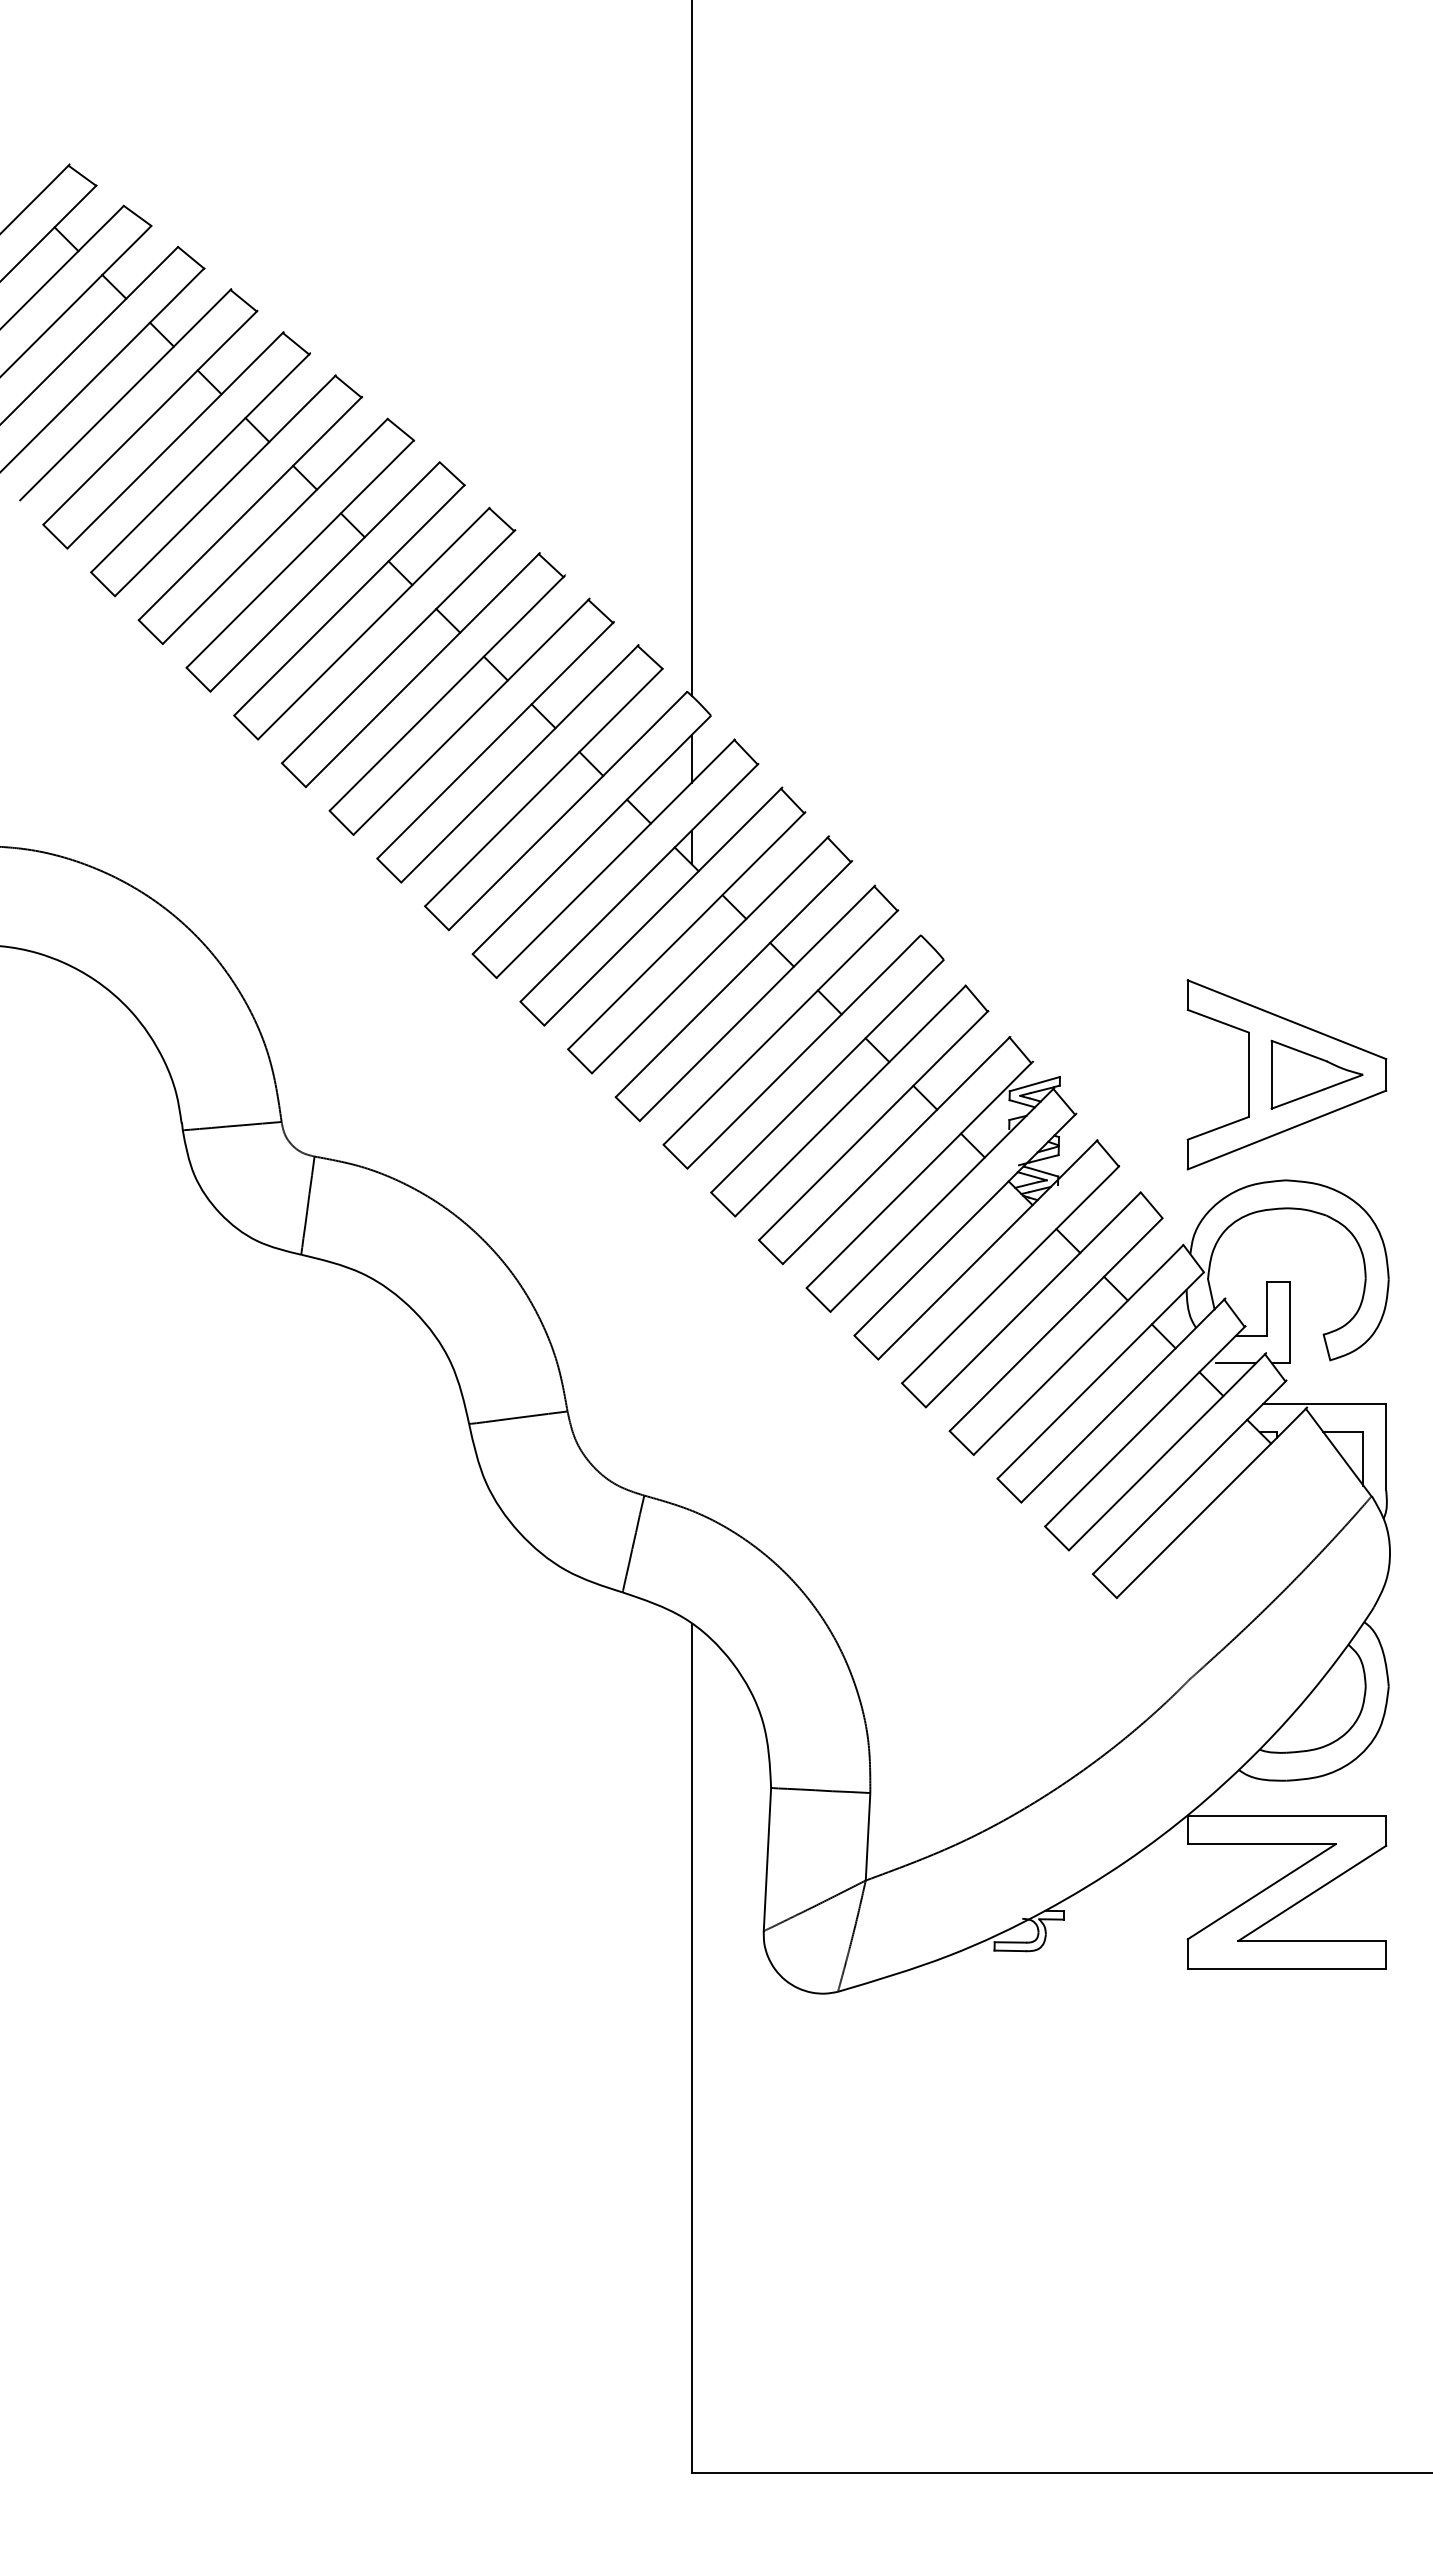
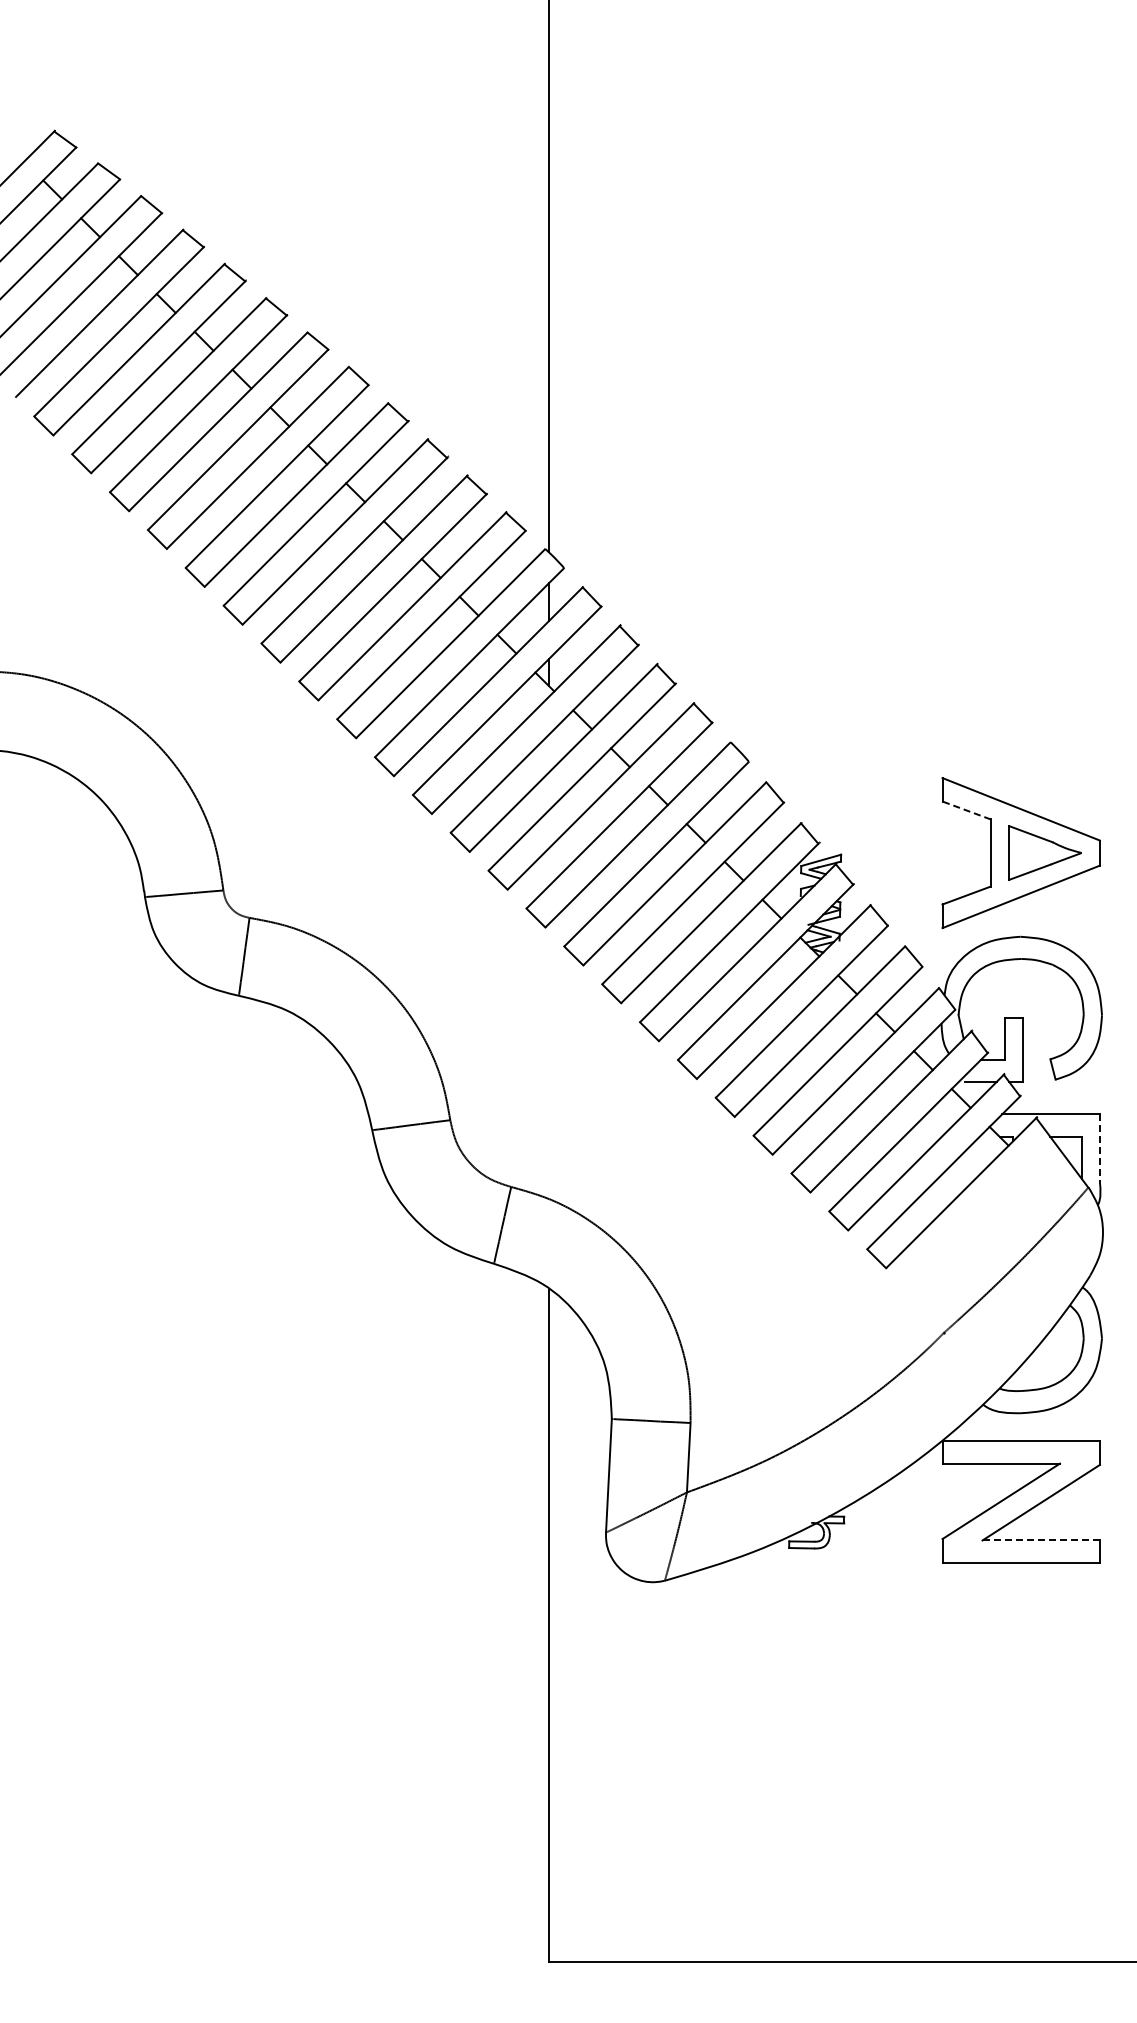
line: (1218, 1021) -> (966, 810), solid -> dashed
line: (1385, 1448) -> (1099, 1149), solid -> dashed
line: (1312, 1941) -> (1041, 1540), solid -> dashed

